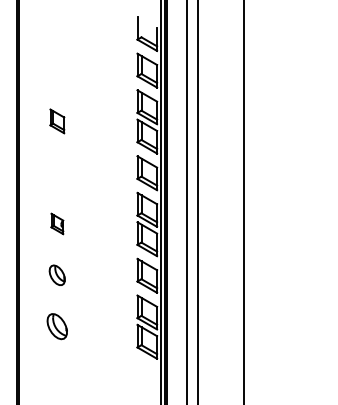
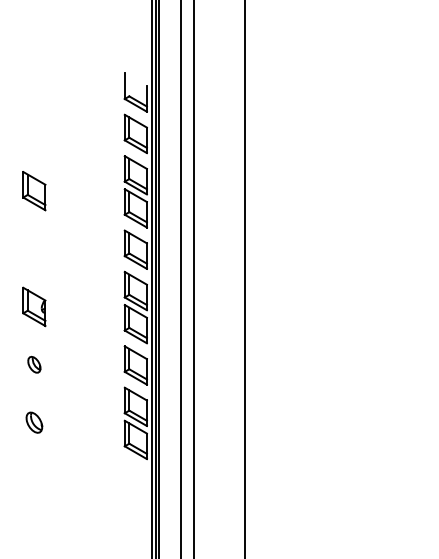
part: (57, 121) -> (34, 191), size x1.43
part: (57, 223) -> (34, 306), size x1.67
part: (57, 274) -> (34, 364), size x0.71
part: (57, 326) -> (34, 422), size x0.71

